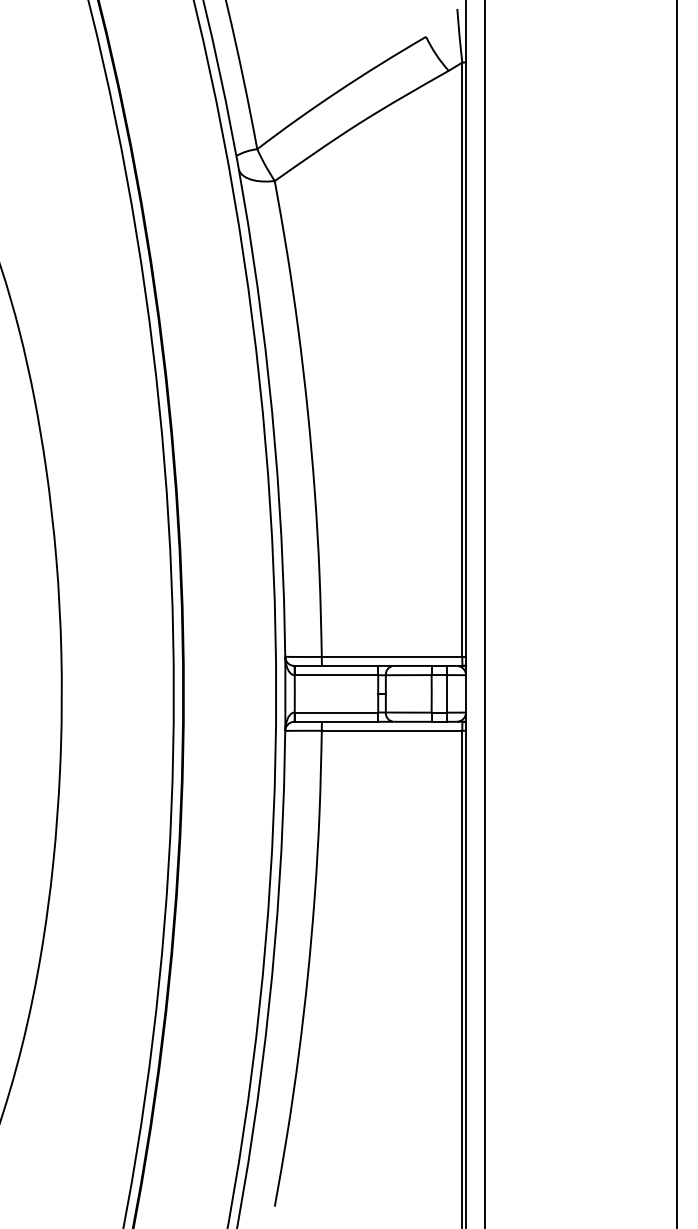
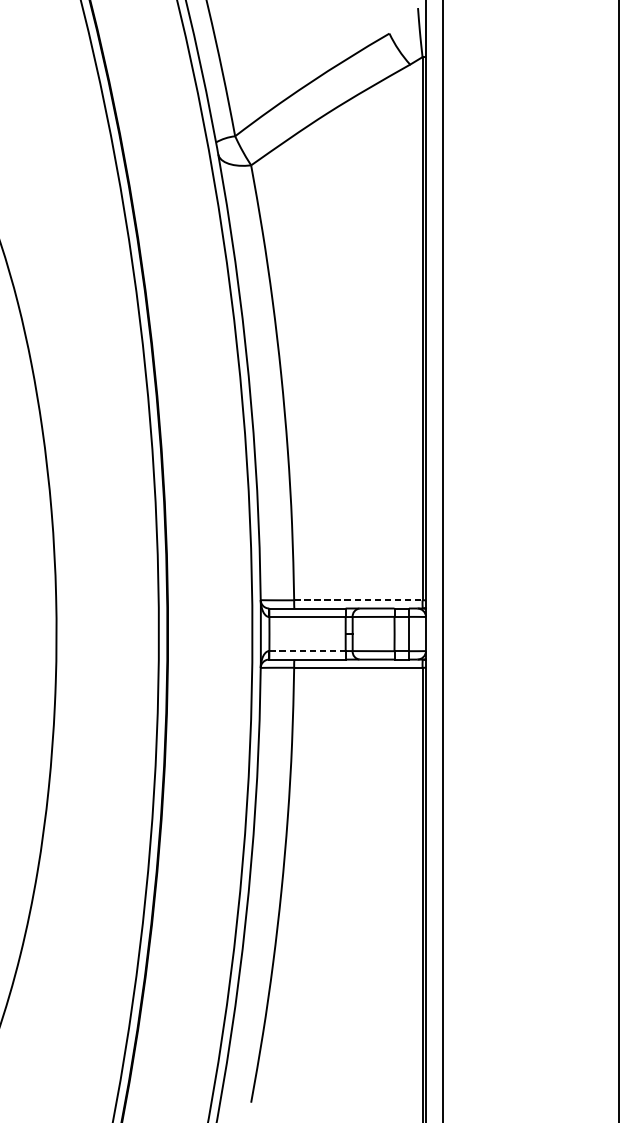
line: (392, 656) -> (358, 599), solid -> dashed
line: (336, 712) -> (307, 651), solid -> dashed

